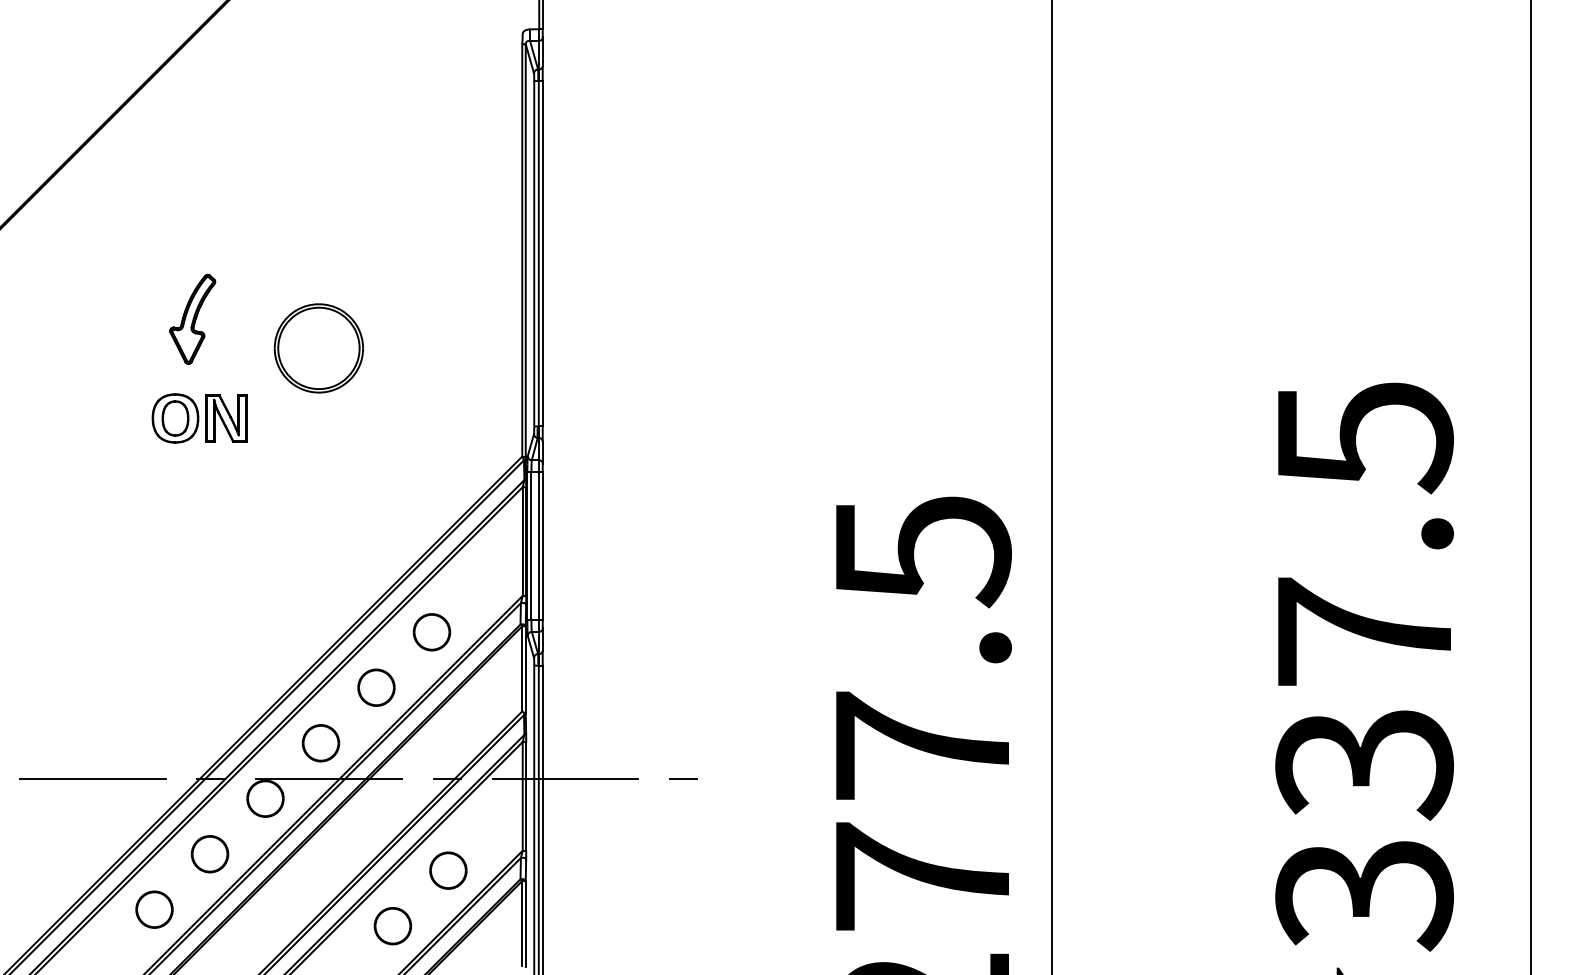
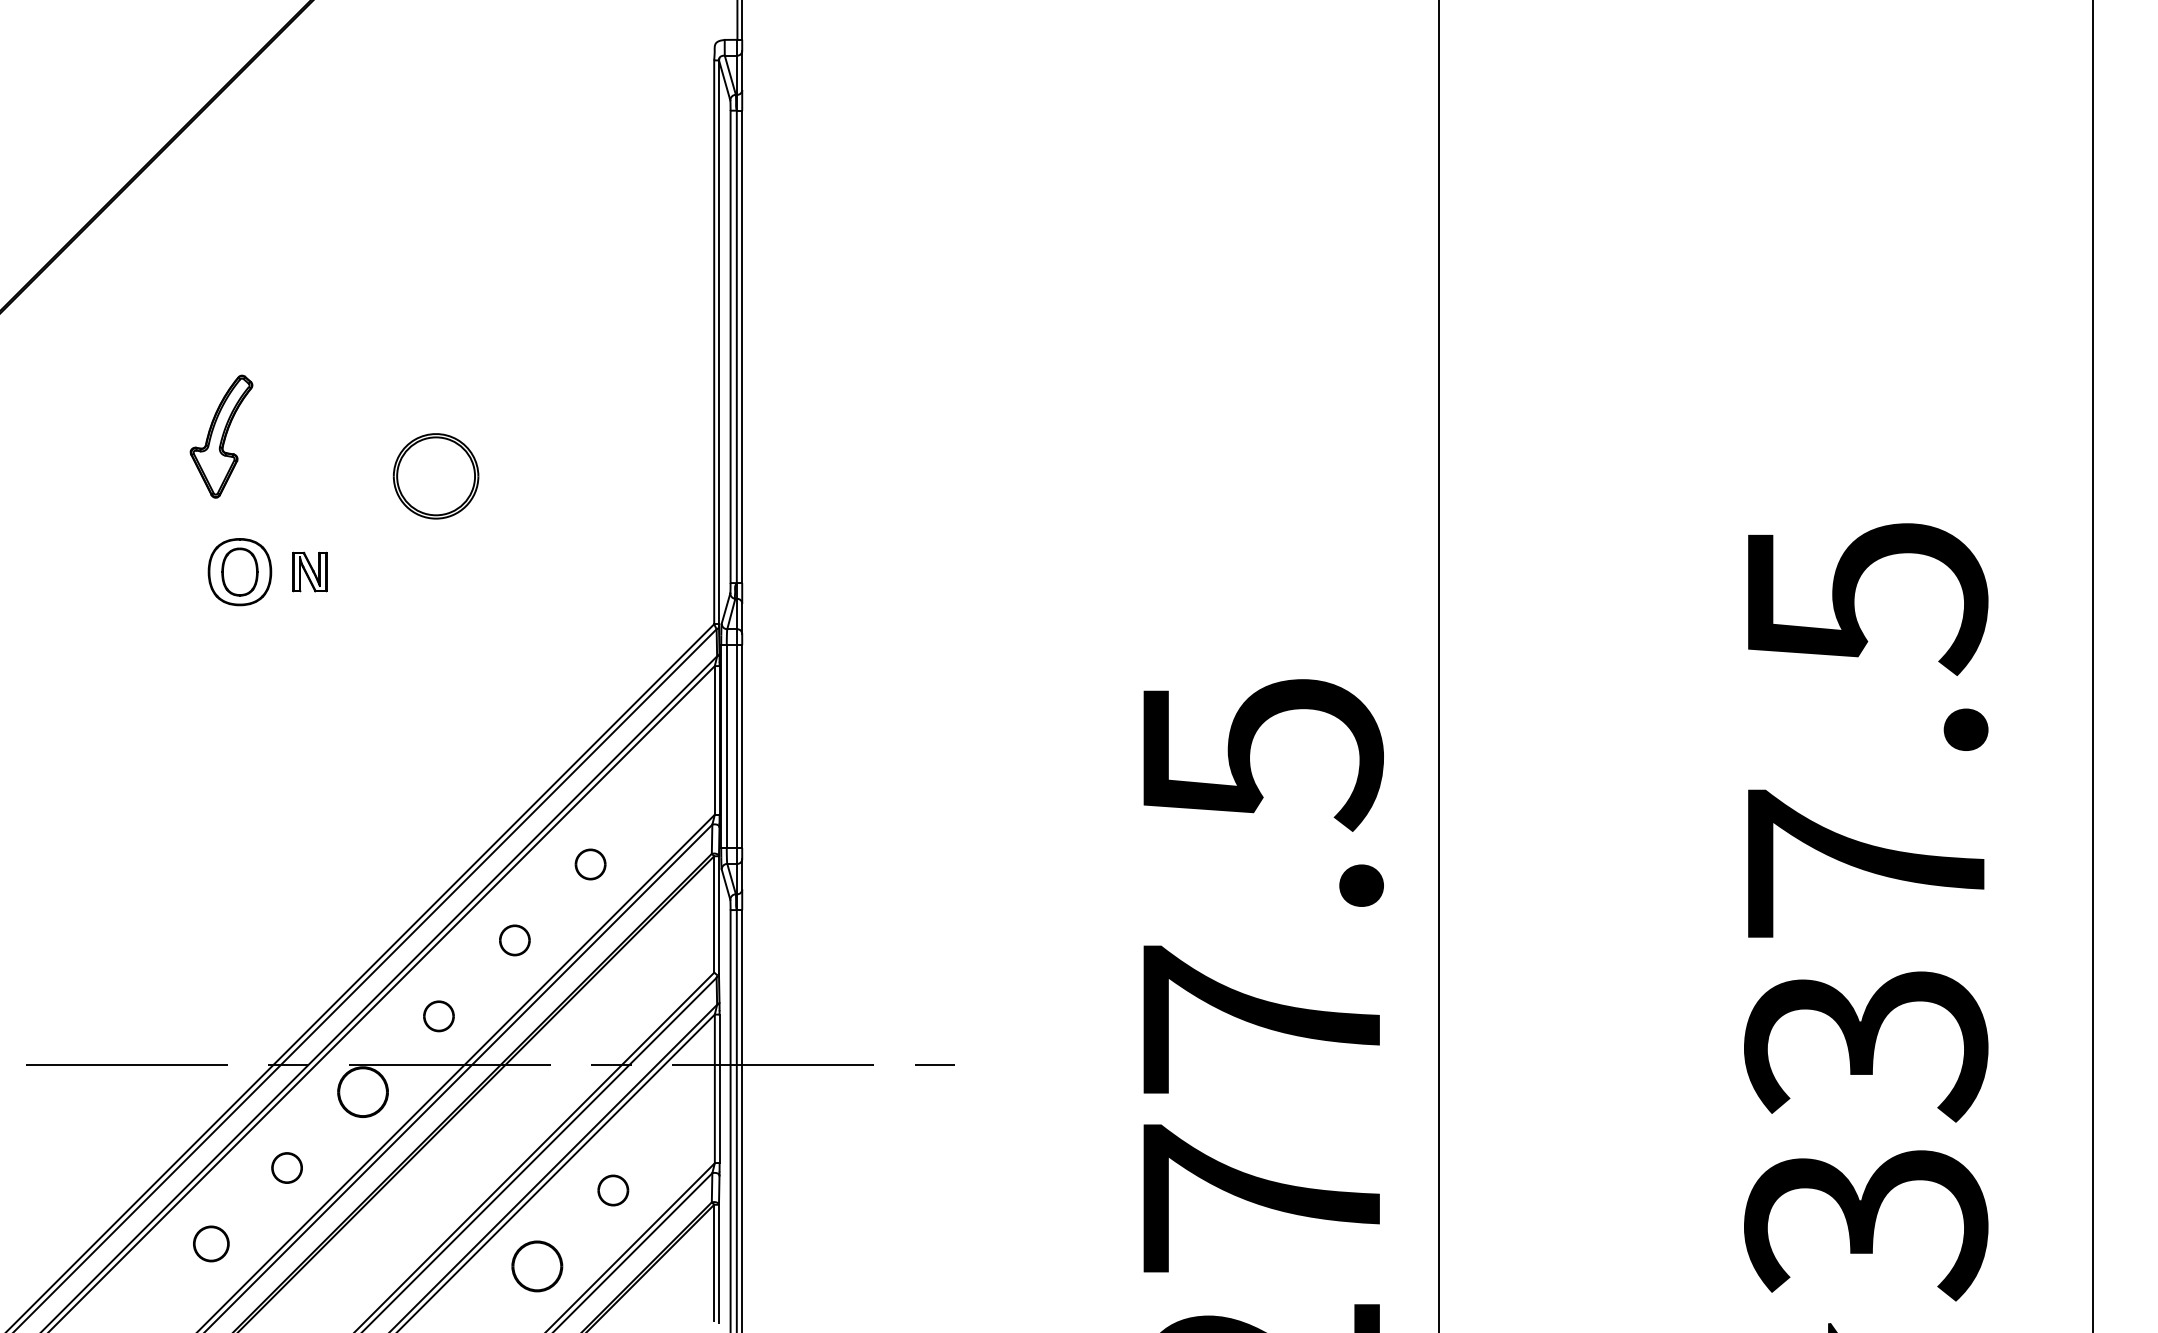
part: (192, 319) -> (221, 436), moved
part: (318, 348) -> (435, 476), size x0.7
part: (226, 418) -> (309, 571), size x0.6
part: (431, 632) -> (590, 864), size x0.6
part: (376, 687) -> (514, 940), size x0.6
part: (320, 743) -> (438, 1016), size x0.6
part: (209, 853) -> (286, 1167), size x0.6
part: (448, 870) -> (613, 1190), size x0.6
part: (154, 909) -> (211, 1243), size x0.7

